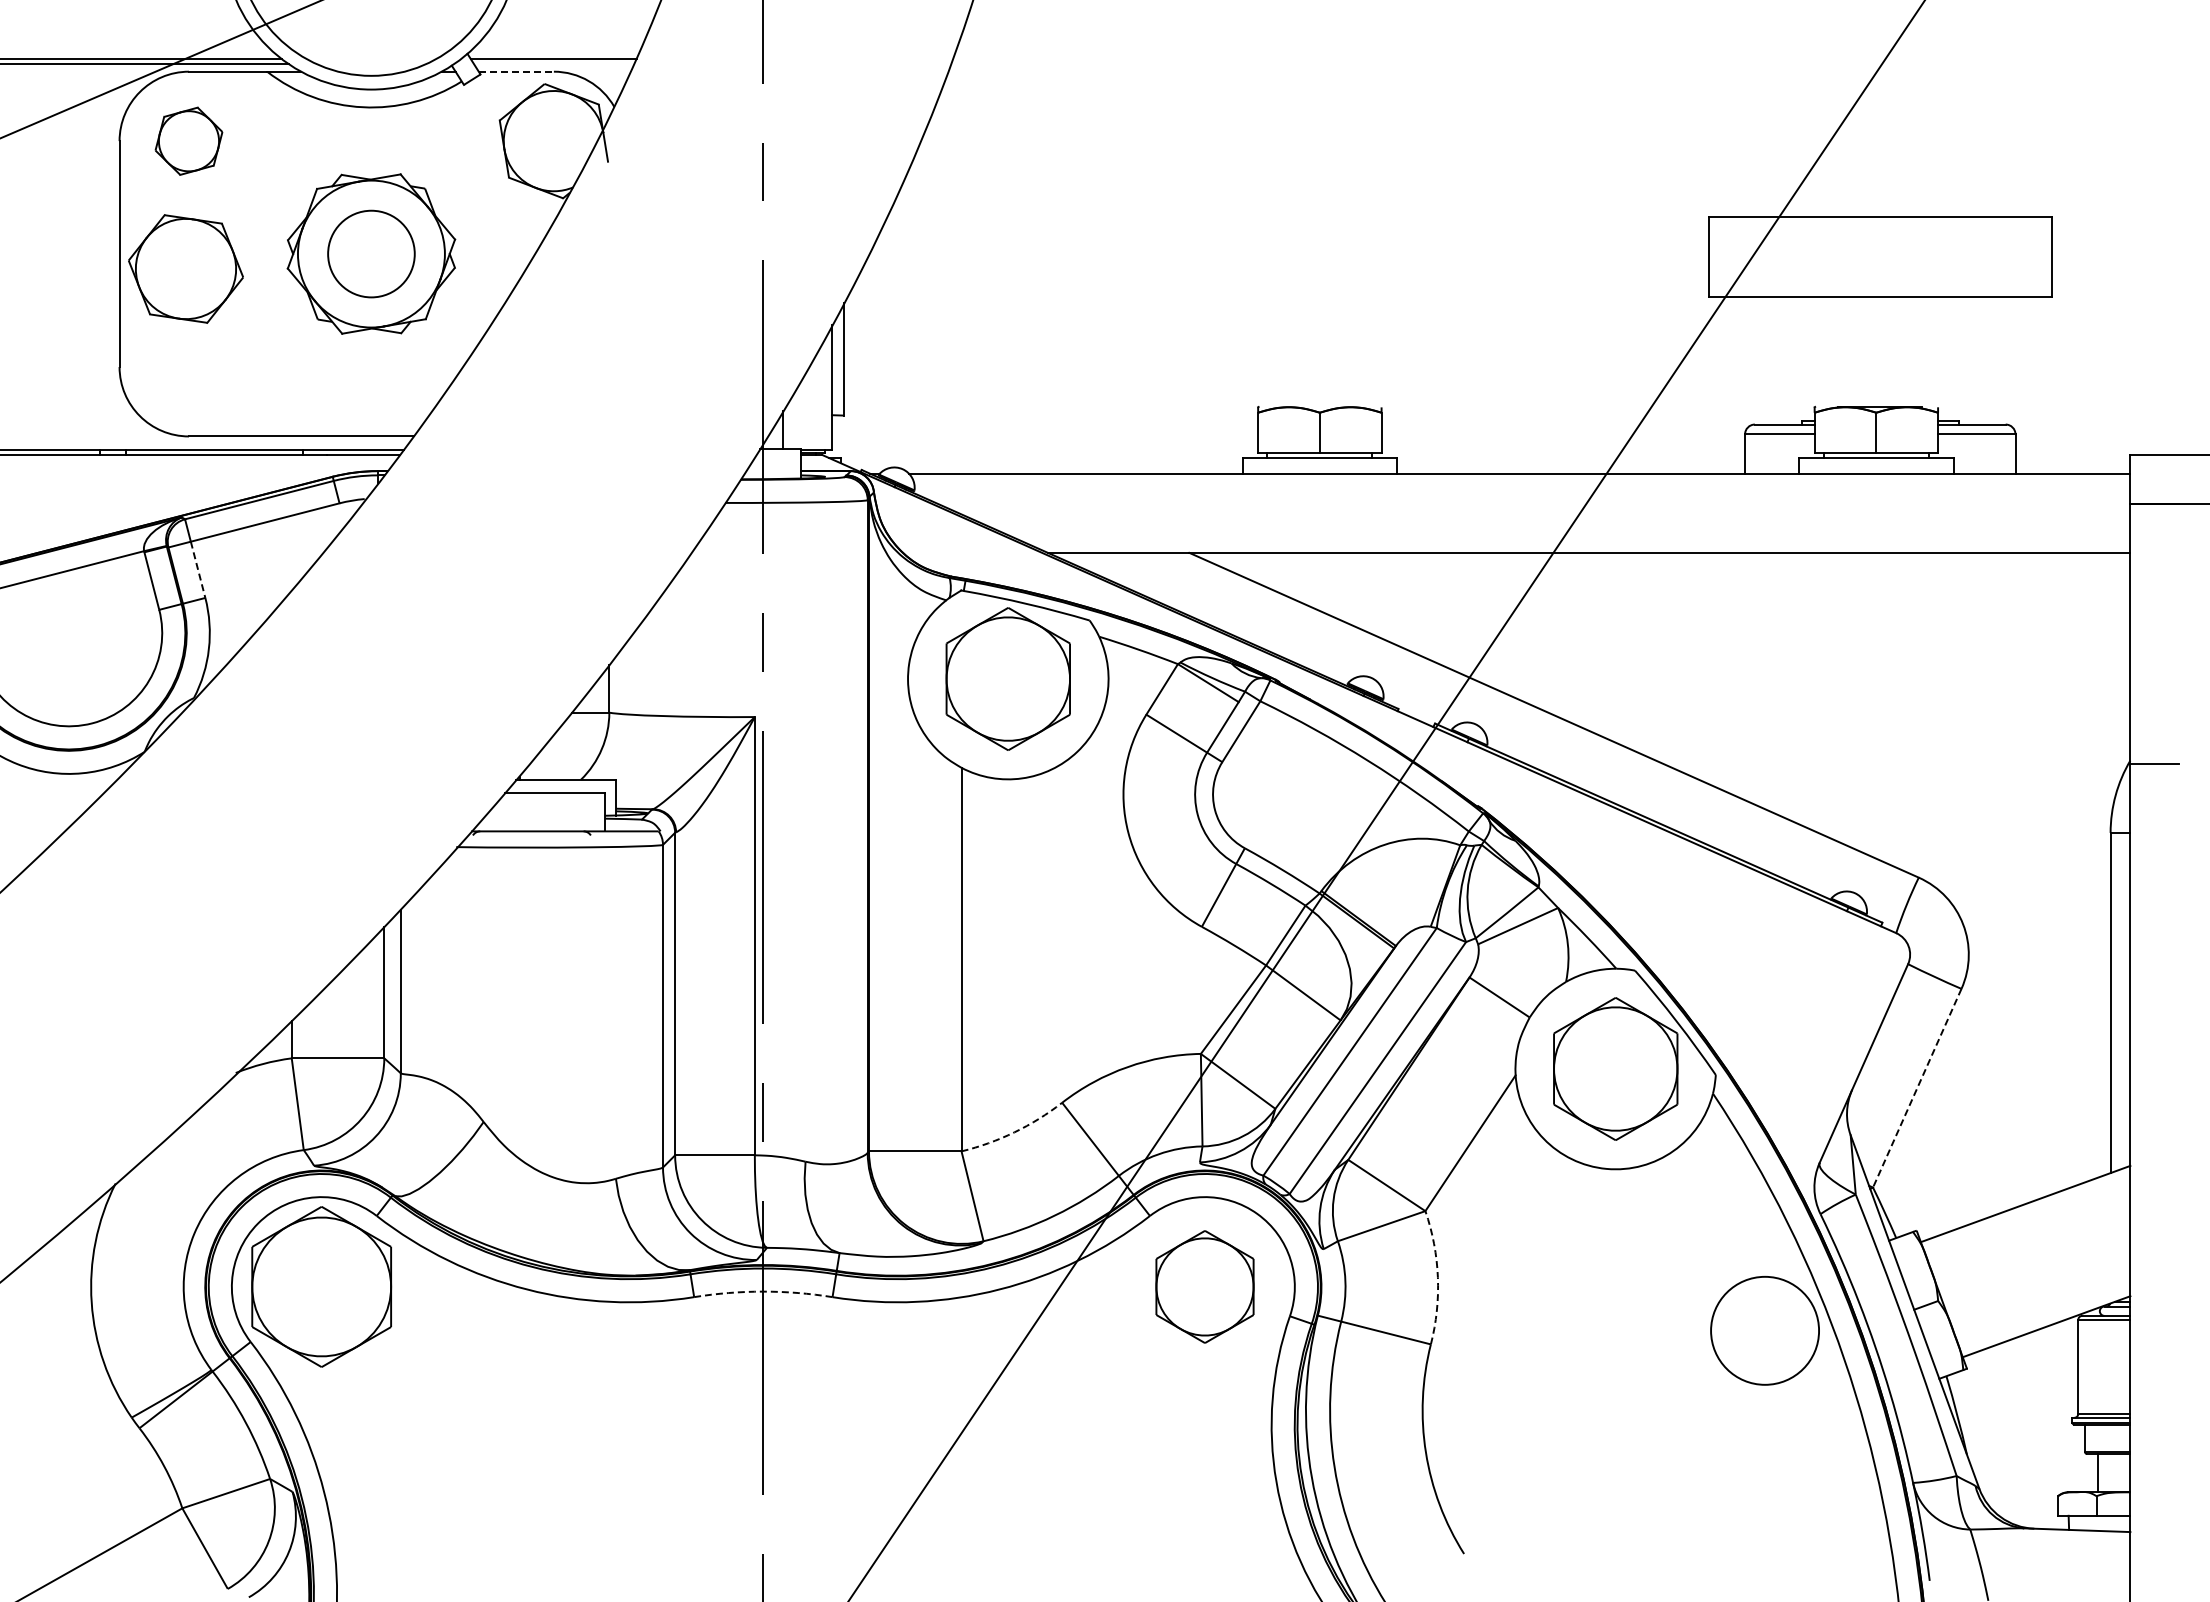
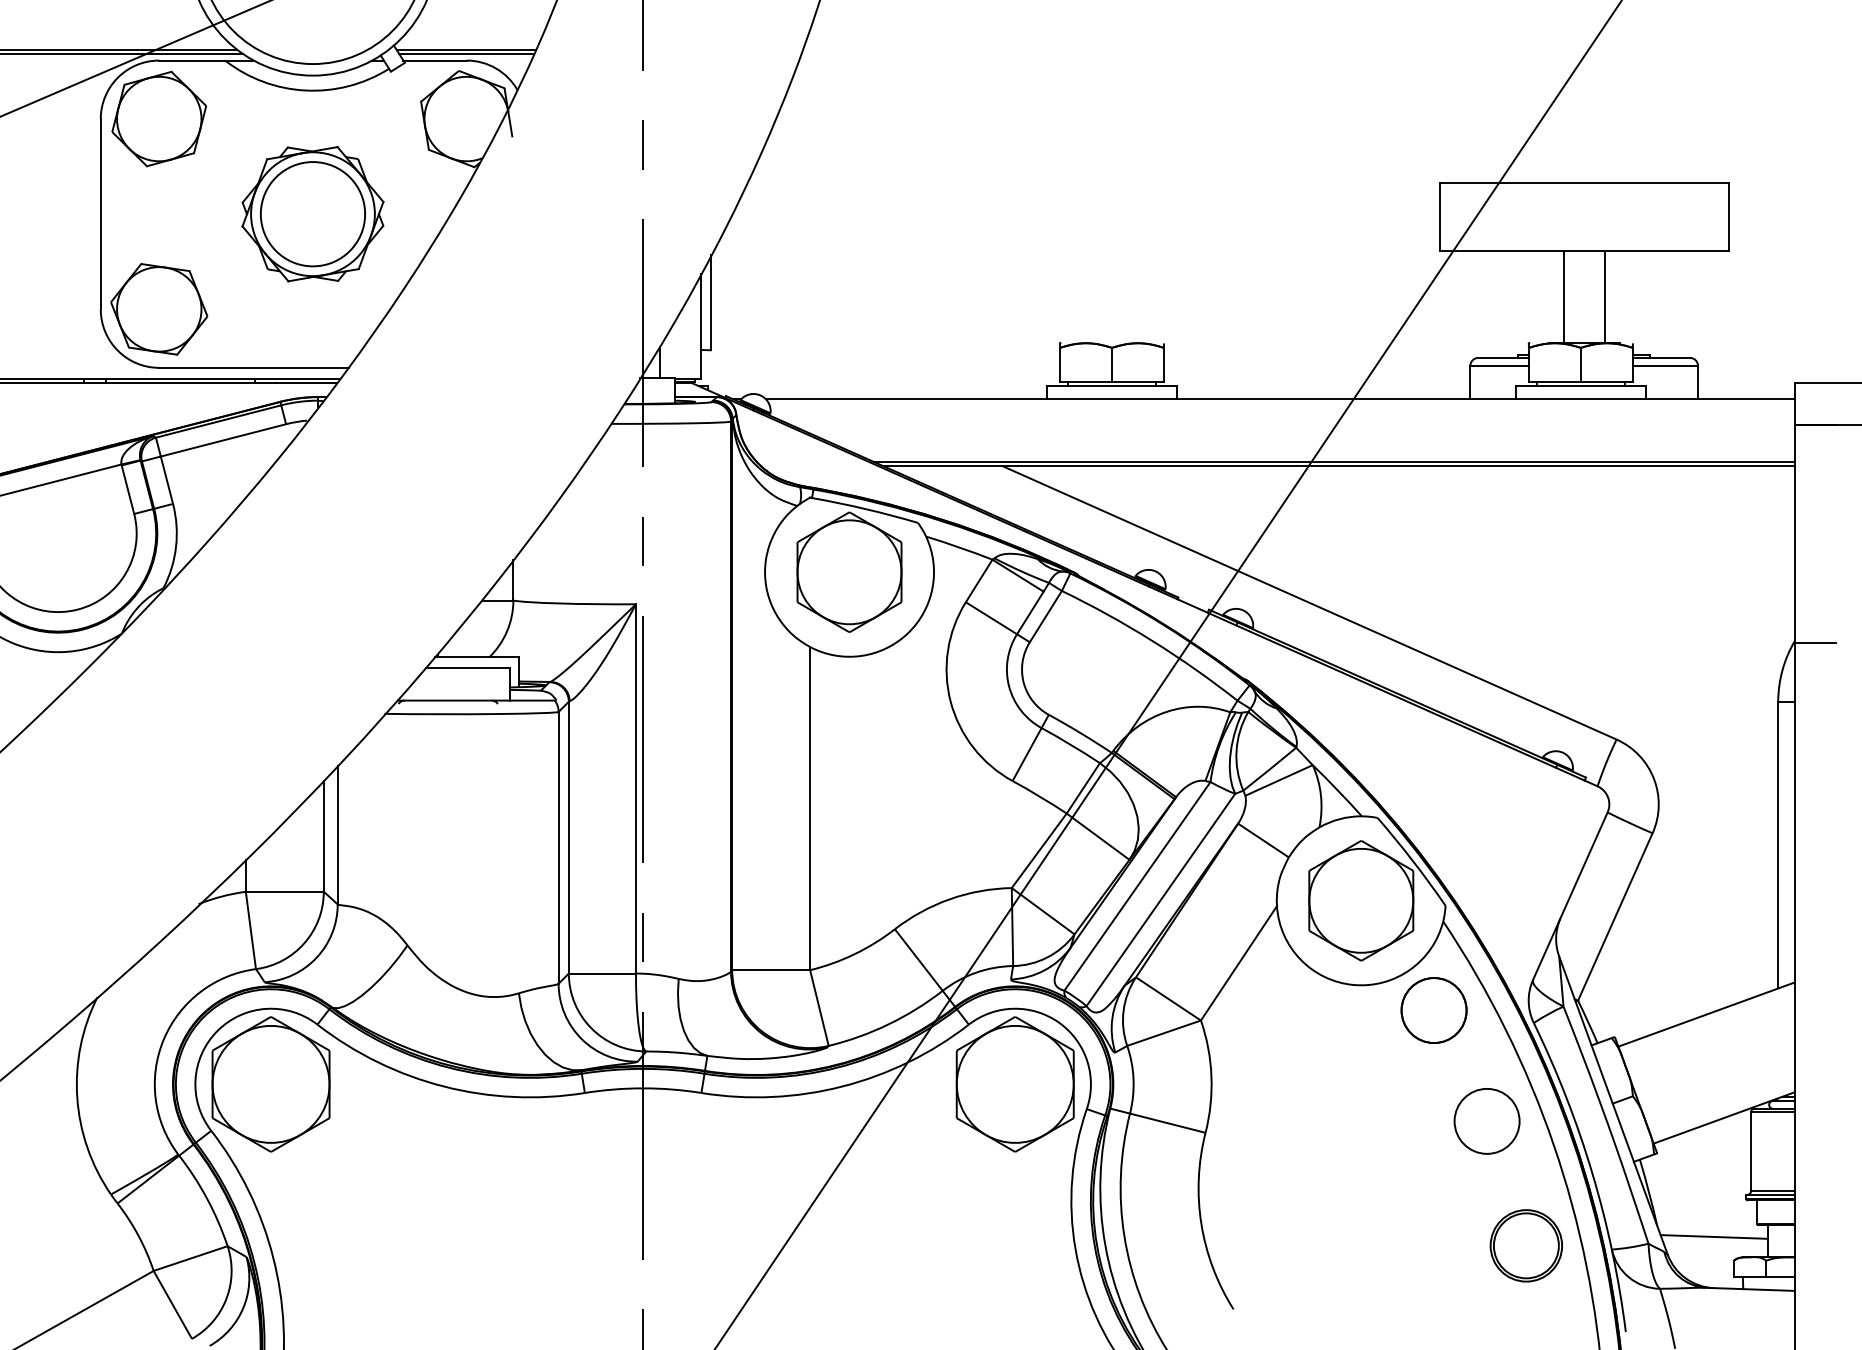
line: (553, 63) -> (466, 53), added
line: (516, 71) -> (435, 60), dashed -> solid
part: (188, 141) -> (158, 119), size x1.67
circle: (371, 253) -> (313, 213), size x1.43
part: (185, 268) -> (158, 308), moved
line: (1855, 351) -> (1563, 296), added
line: (1904, 351) -> (1604, 296), added
line: (1583, 548) -> (1334, 462), added
line: (198, 570) -> (167, 480), dashed -> solid
line: (1917, 1088) -> (1615, 917), dashed -> solid
arc: (1014, 1132) -> (854, 954), dashed -> solid
circle: (1701, 1198) -> (1433, 1009), added
arc: (1437, 1277) -> (1211, 1076), dashed -> solid
part: (1204, 1286) -> (1014, 1084), size x1.43
arc: (763, 1291) -> (643, 1088), dashed -> solid
circle: (1764, 1330) -> (1486, 1121), size x0.71
line: (2034, 1467) -> (1714, 1236), added
part: (1811, 1478) -> (1526, 1245), added

